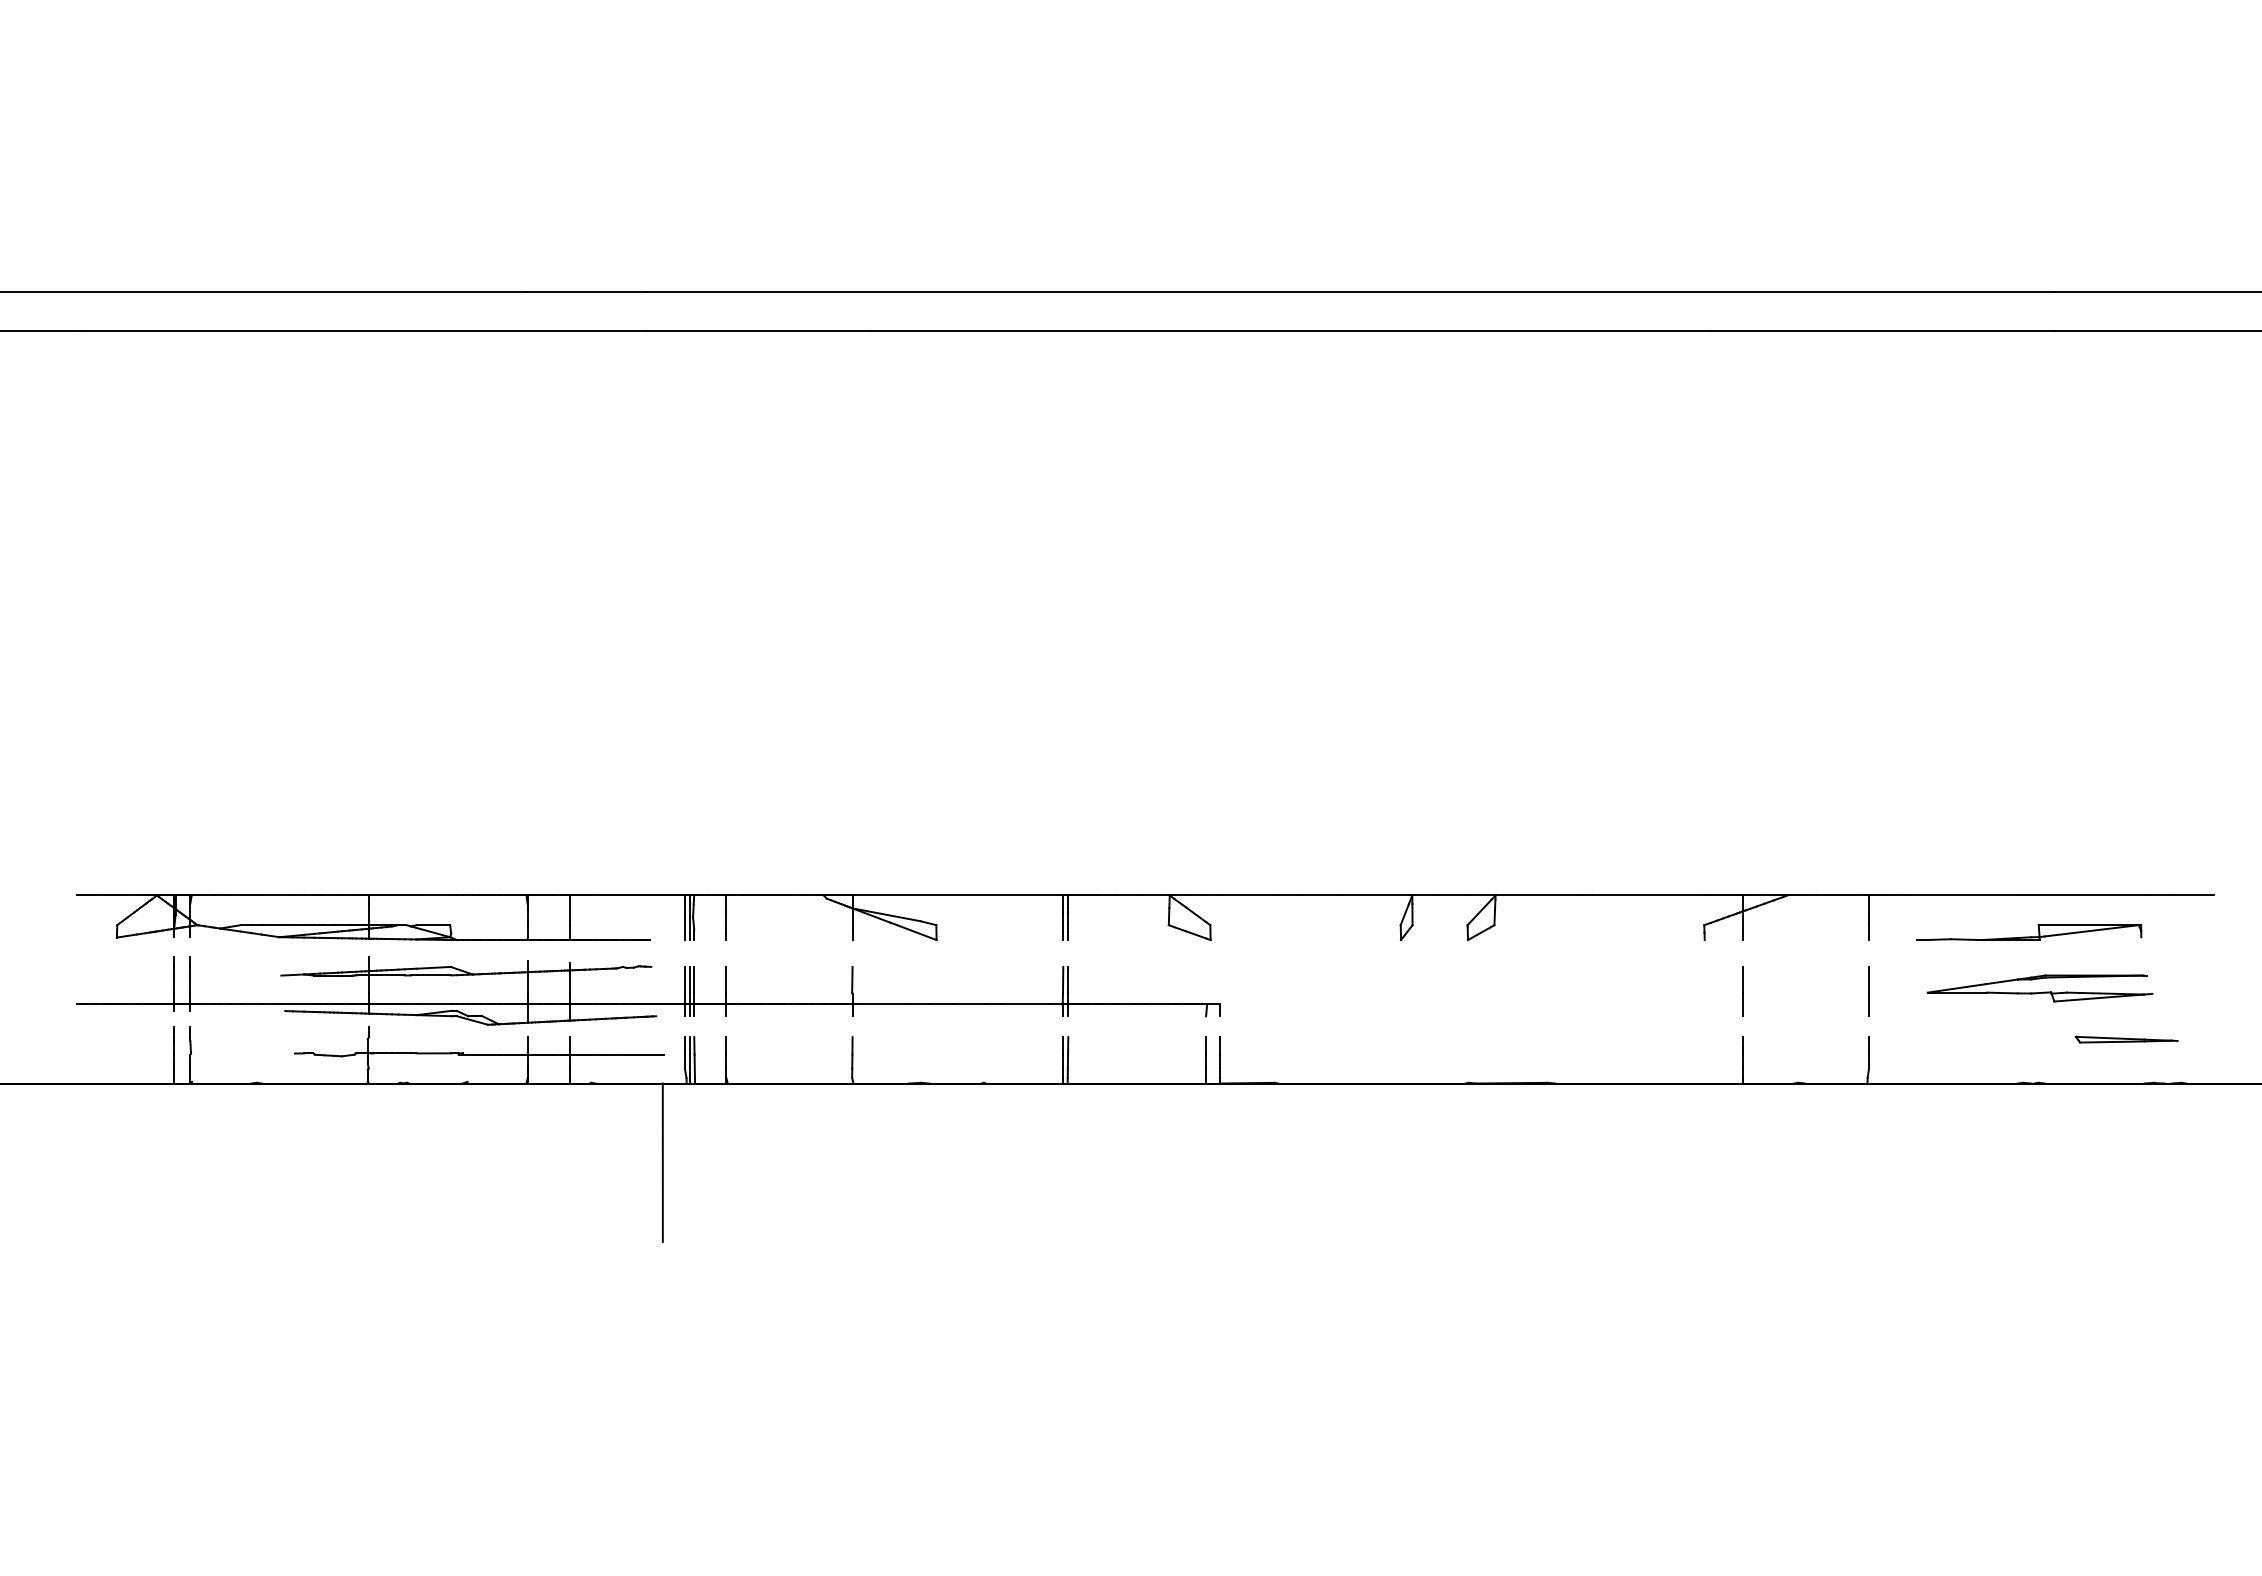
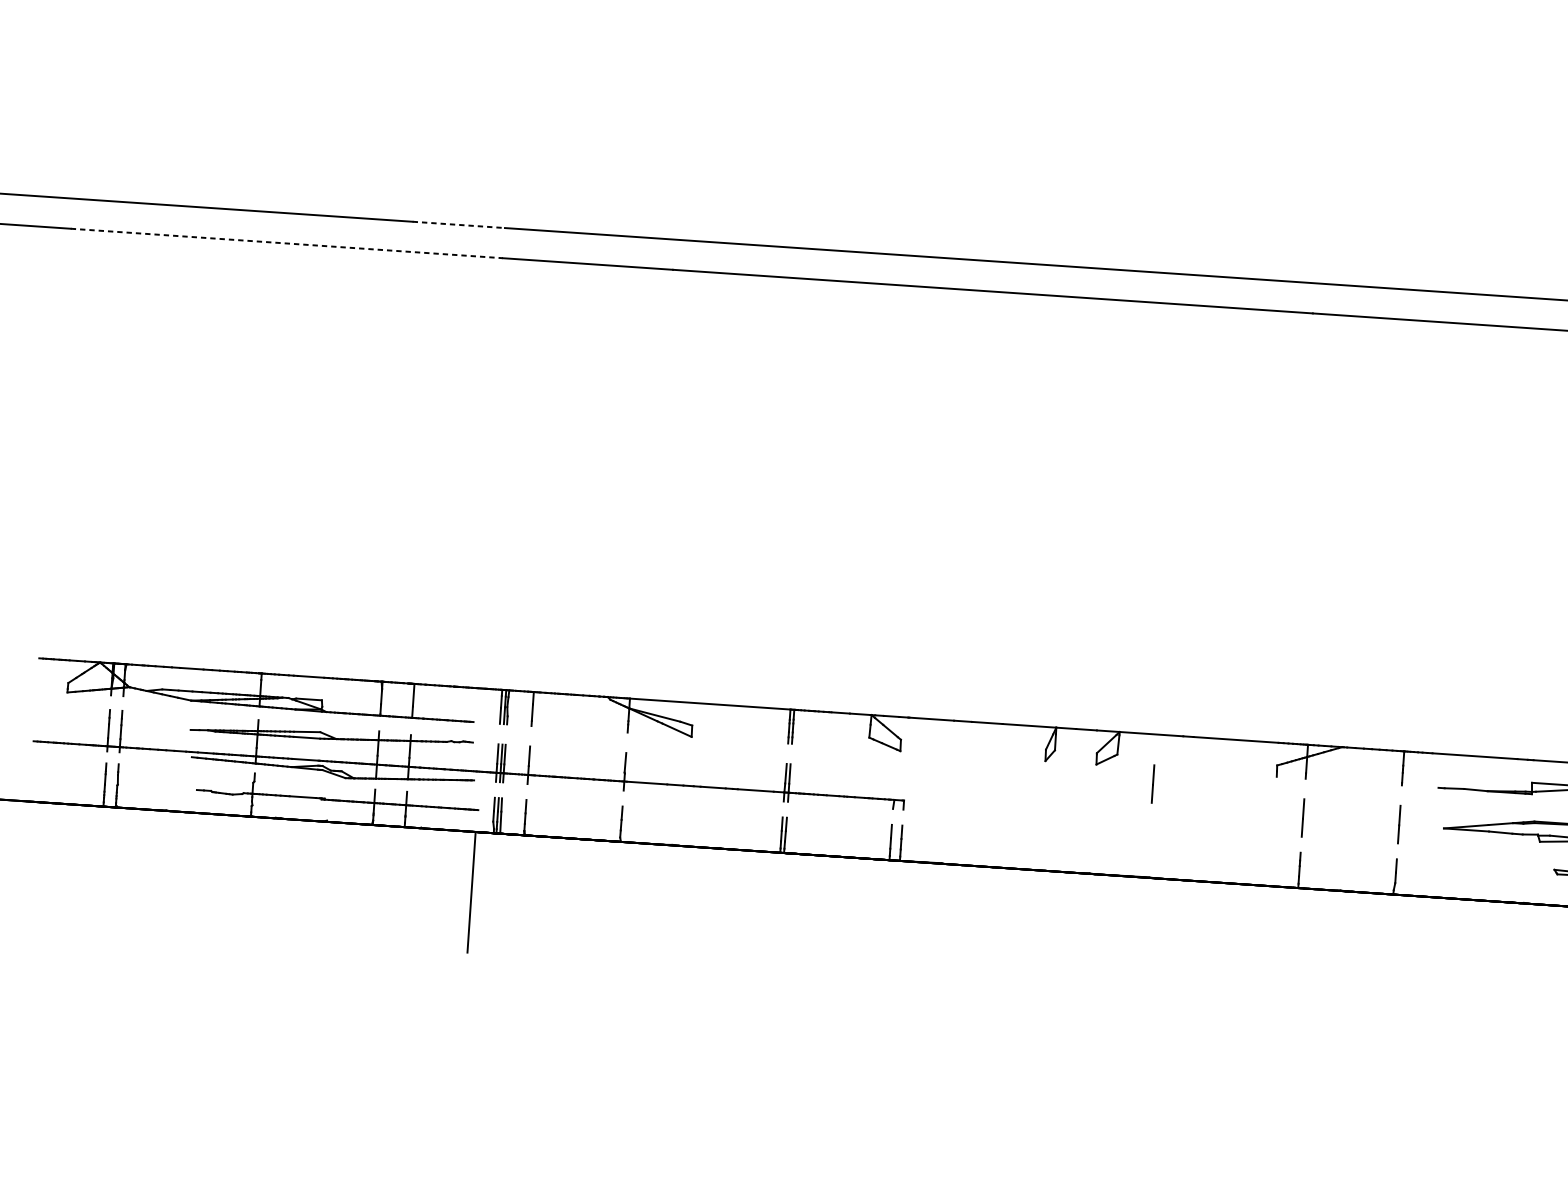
line: (586, 291) -> (458, 224), solid -> dashed
line: (363, 331) -> (286, 243), solid -> dashed
line: (1543, 960) -> (1152, 784), added

